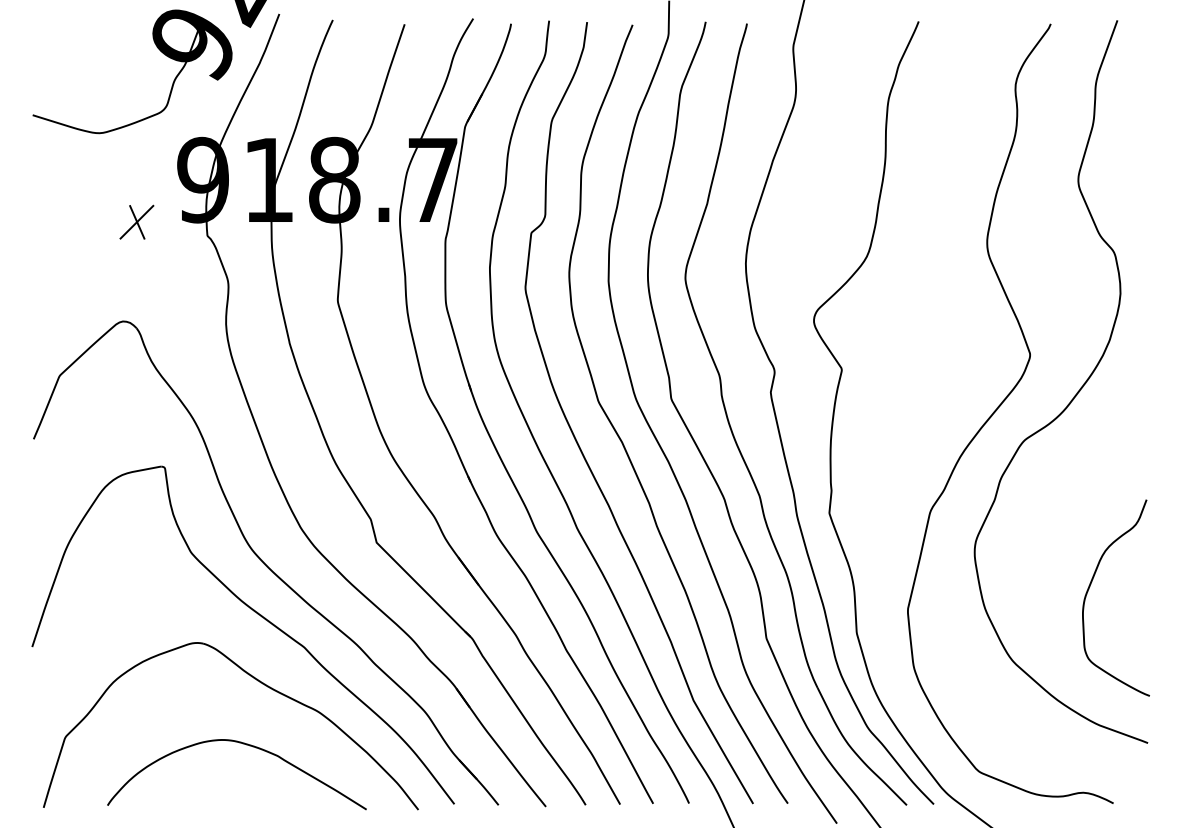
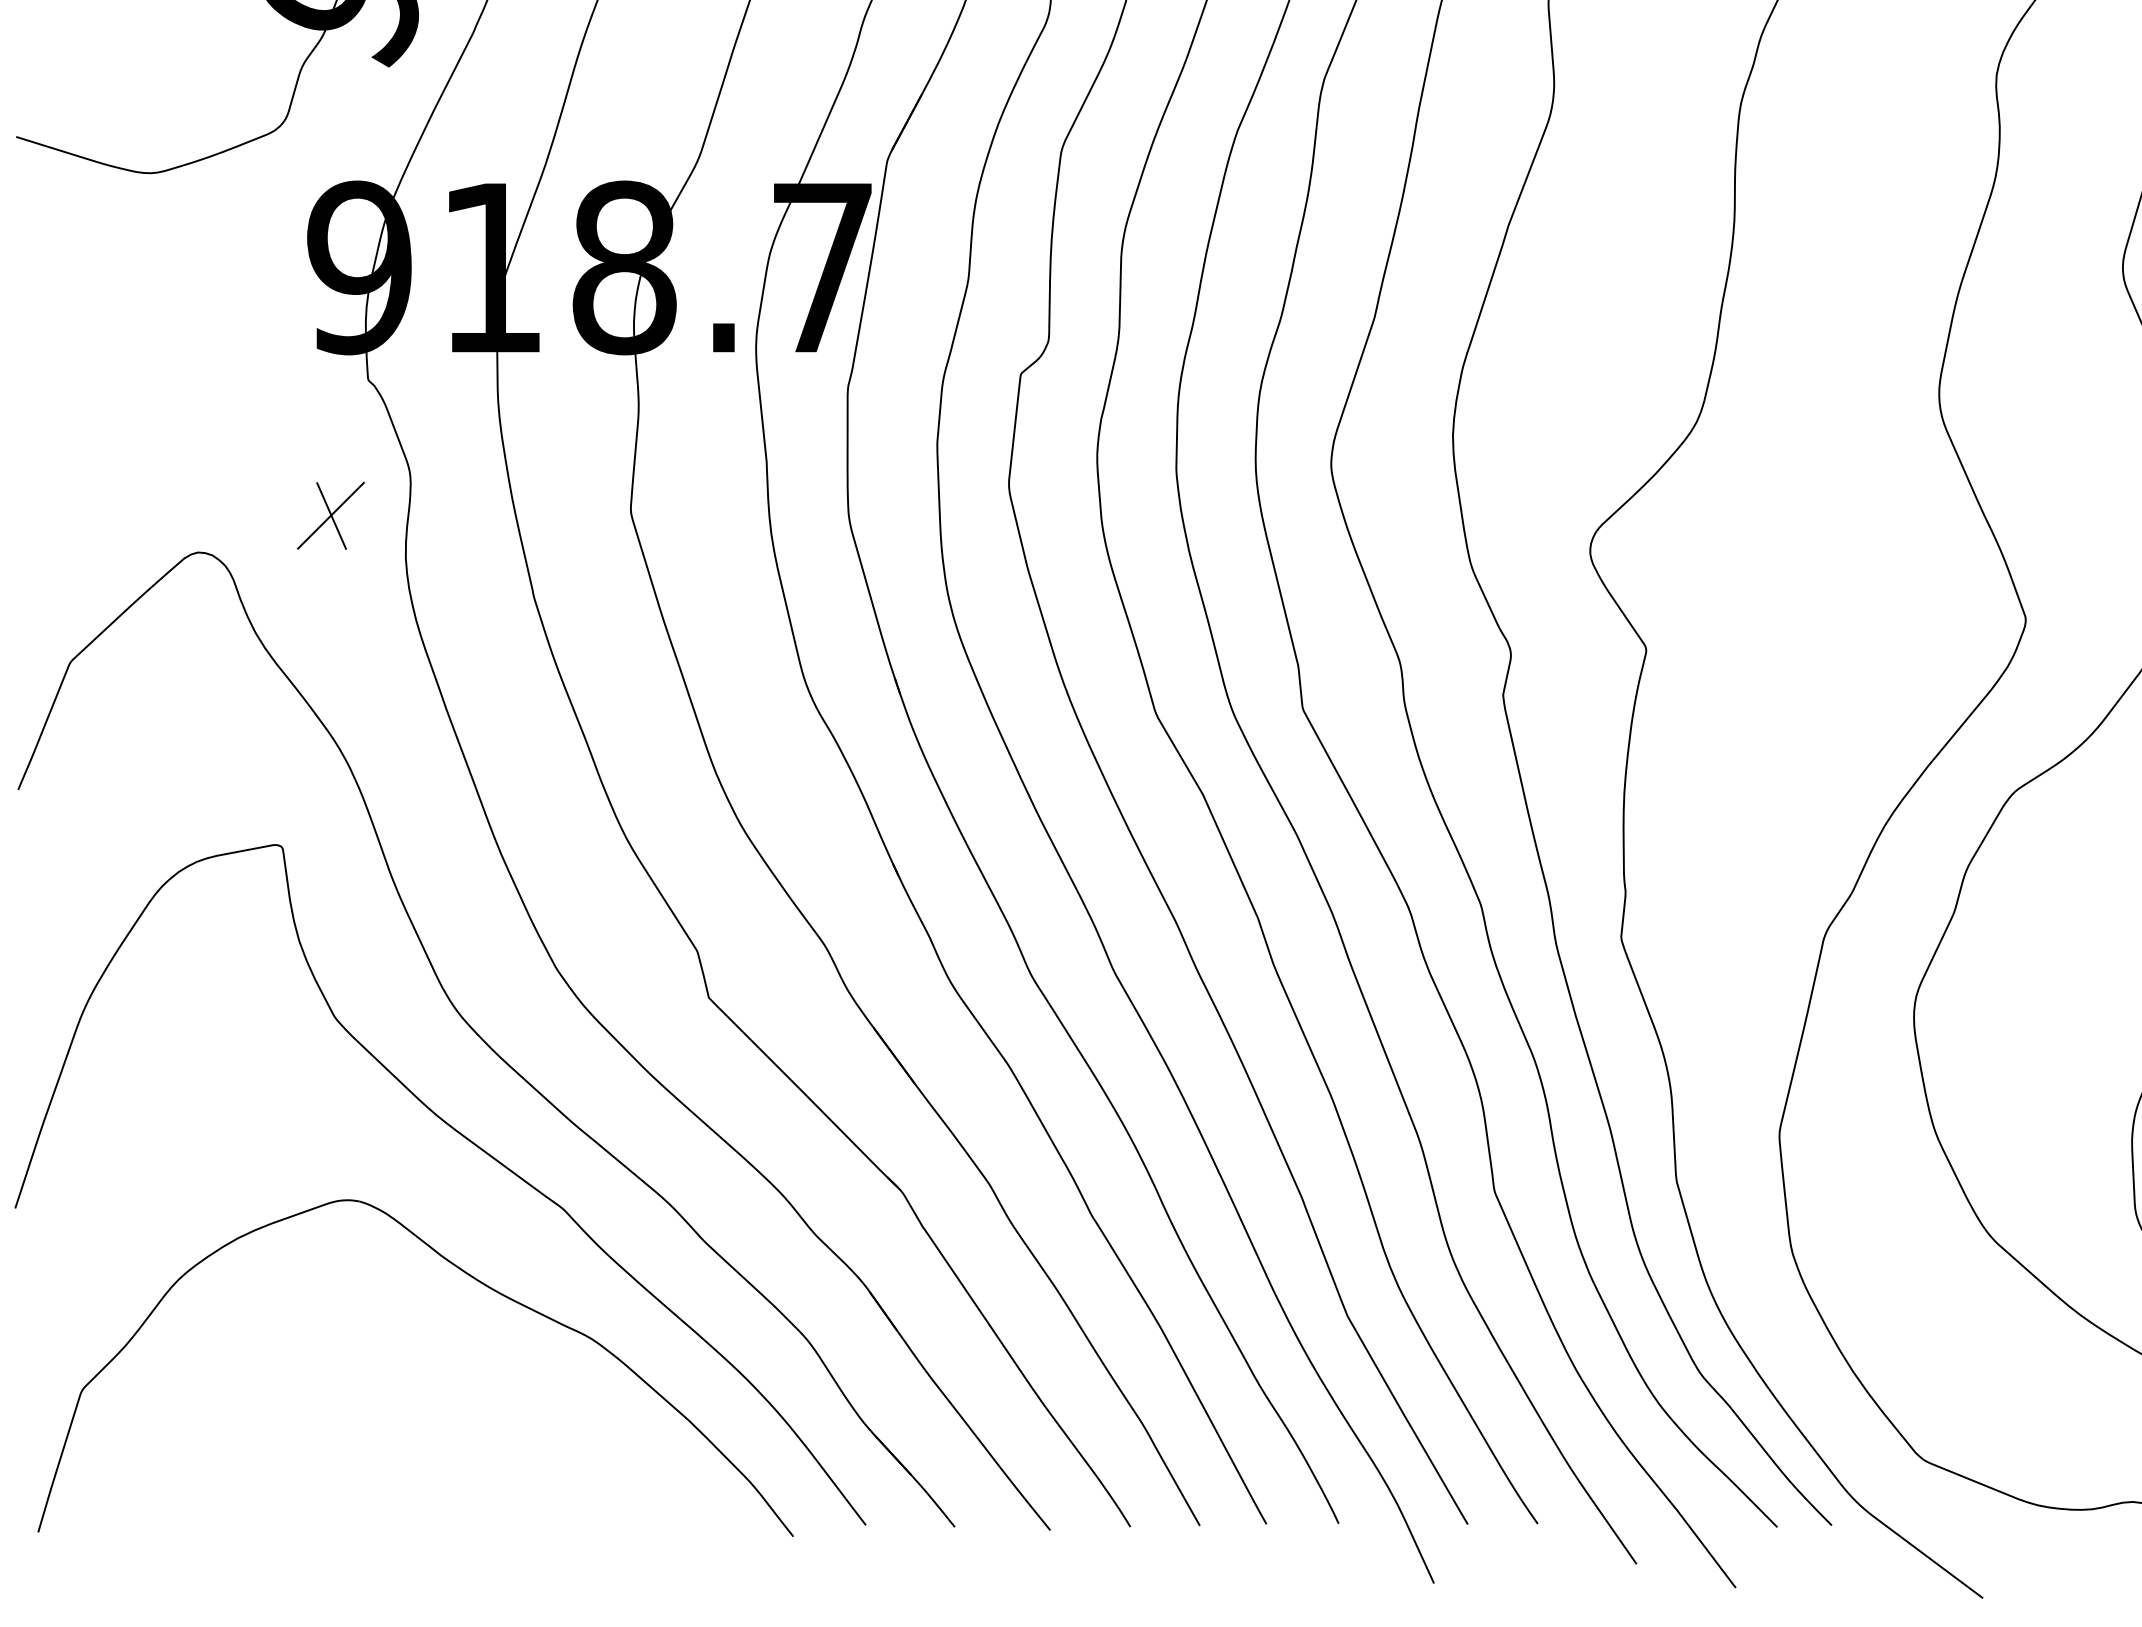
part: (136, 221) -> (330, 514), moved
curve: (246, 745) -> (446, 1406), removed

